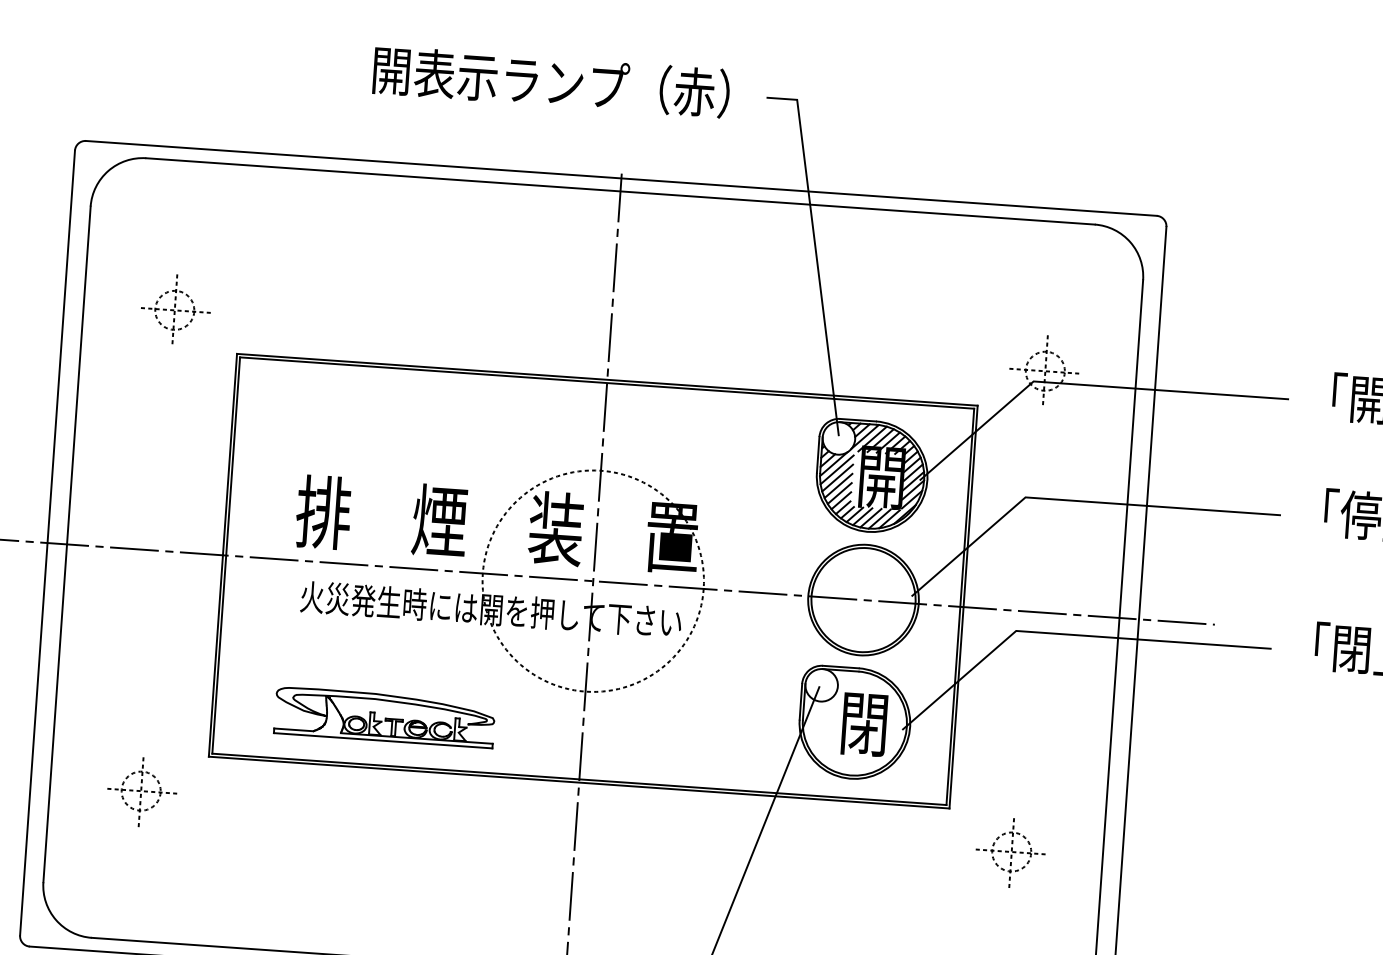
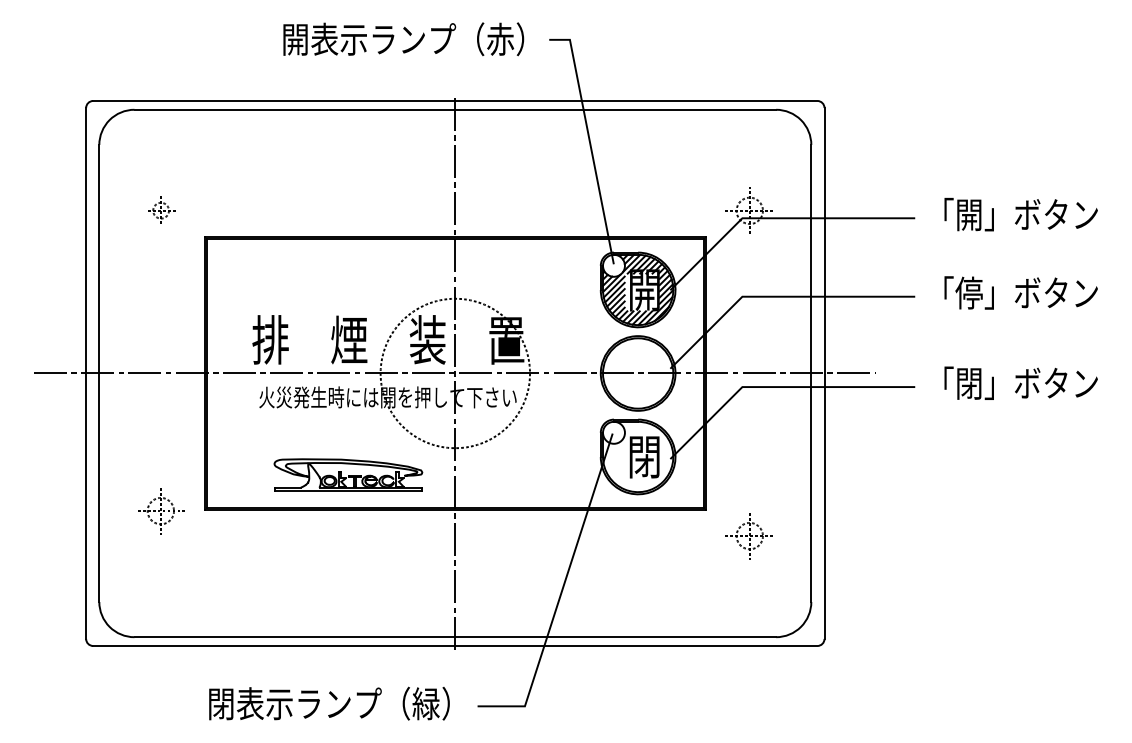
part: (175, 309) -> (161, 210), size x0.6
part: (384, 716) -> (348, 474), moved
part: (142, 791) -> (161, 511), moved

